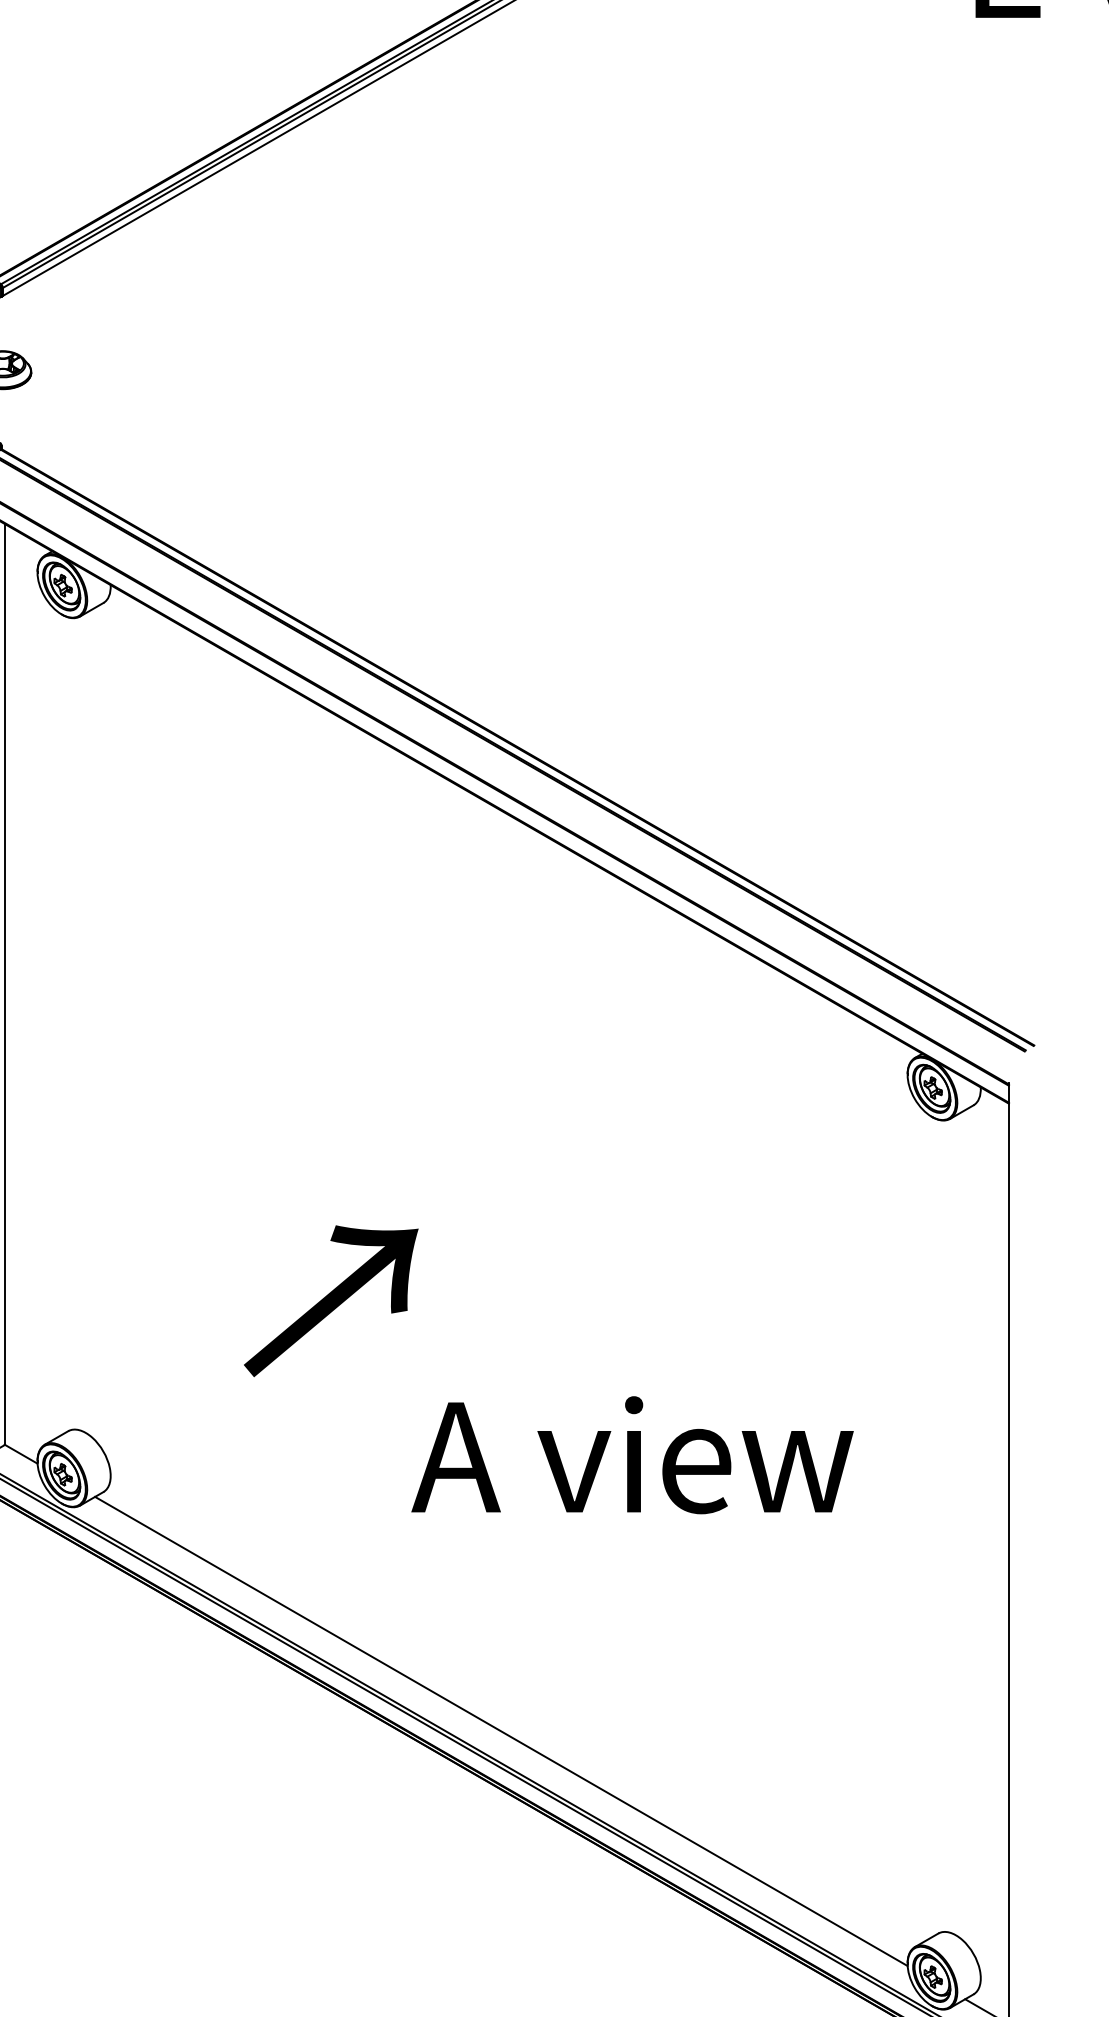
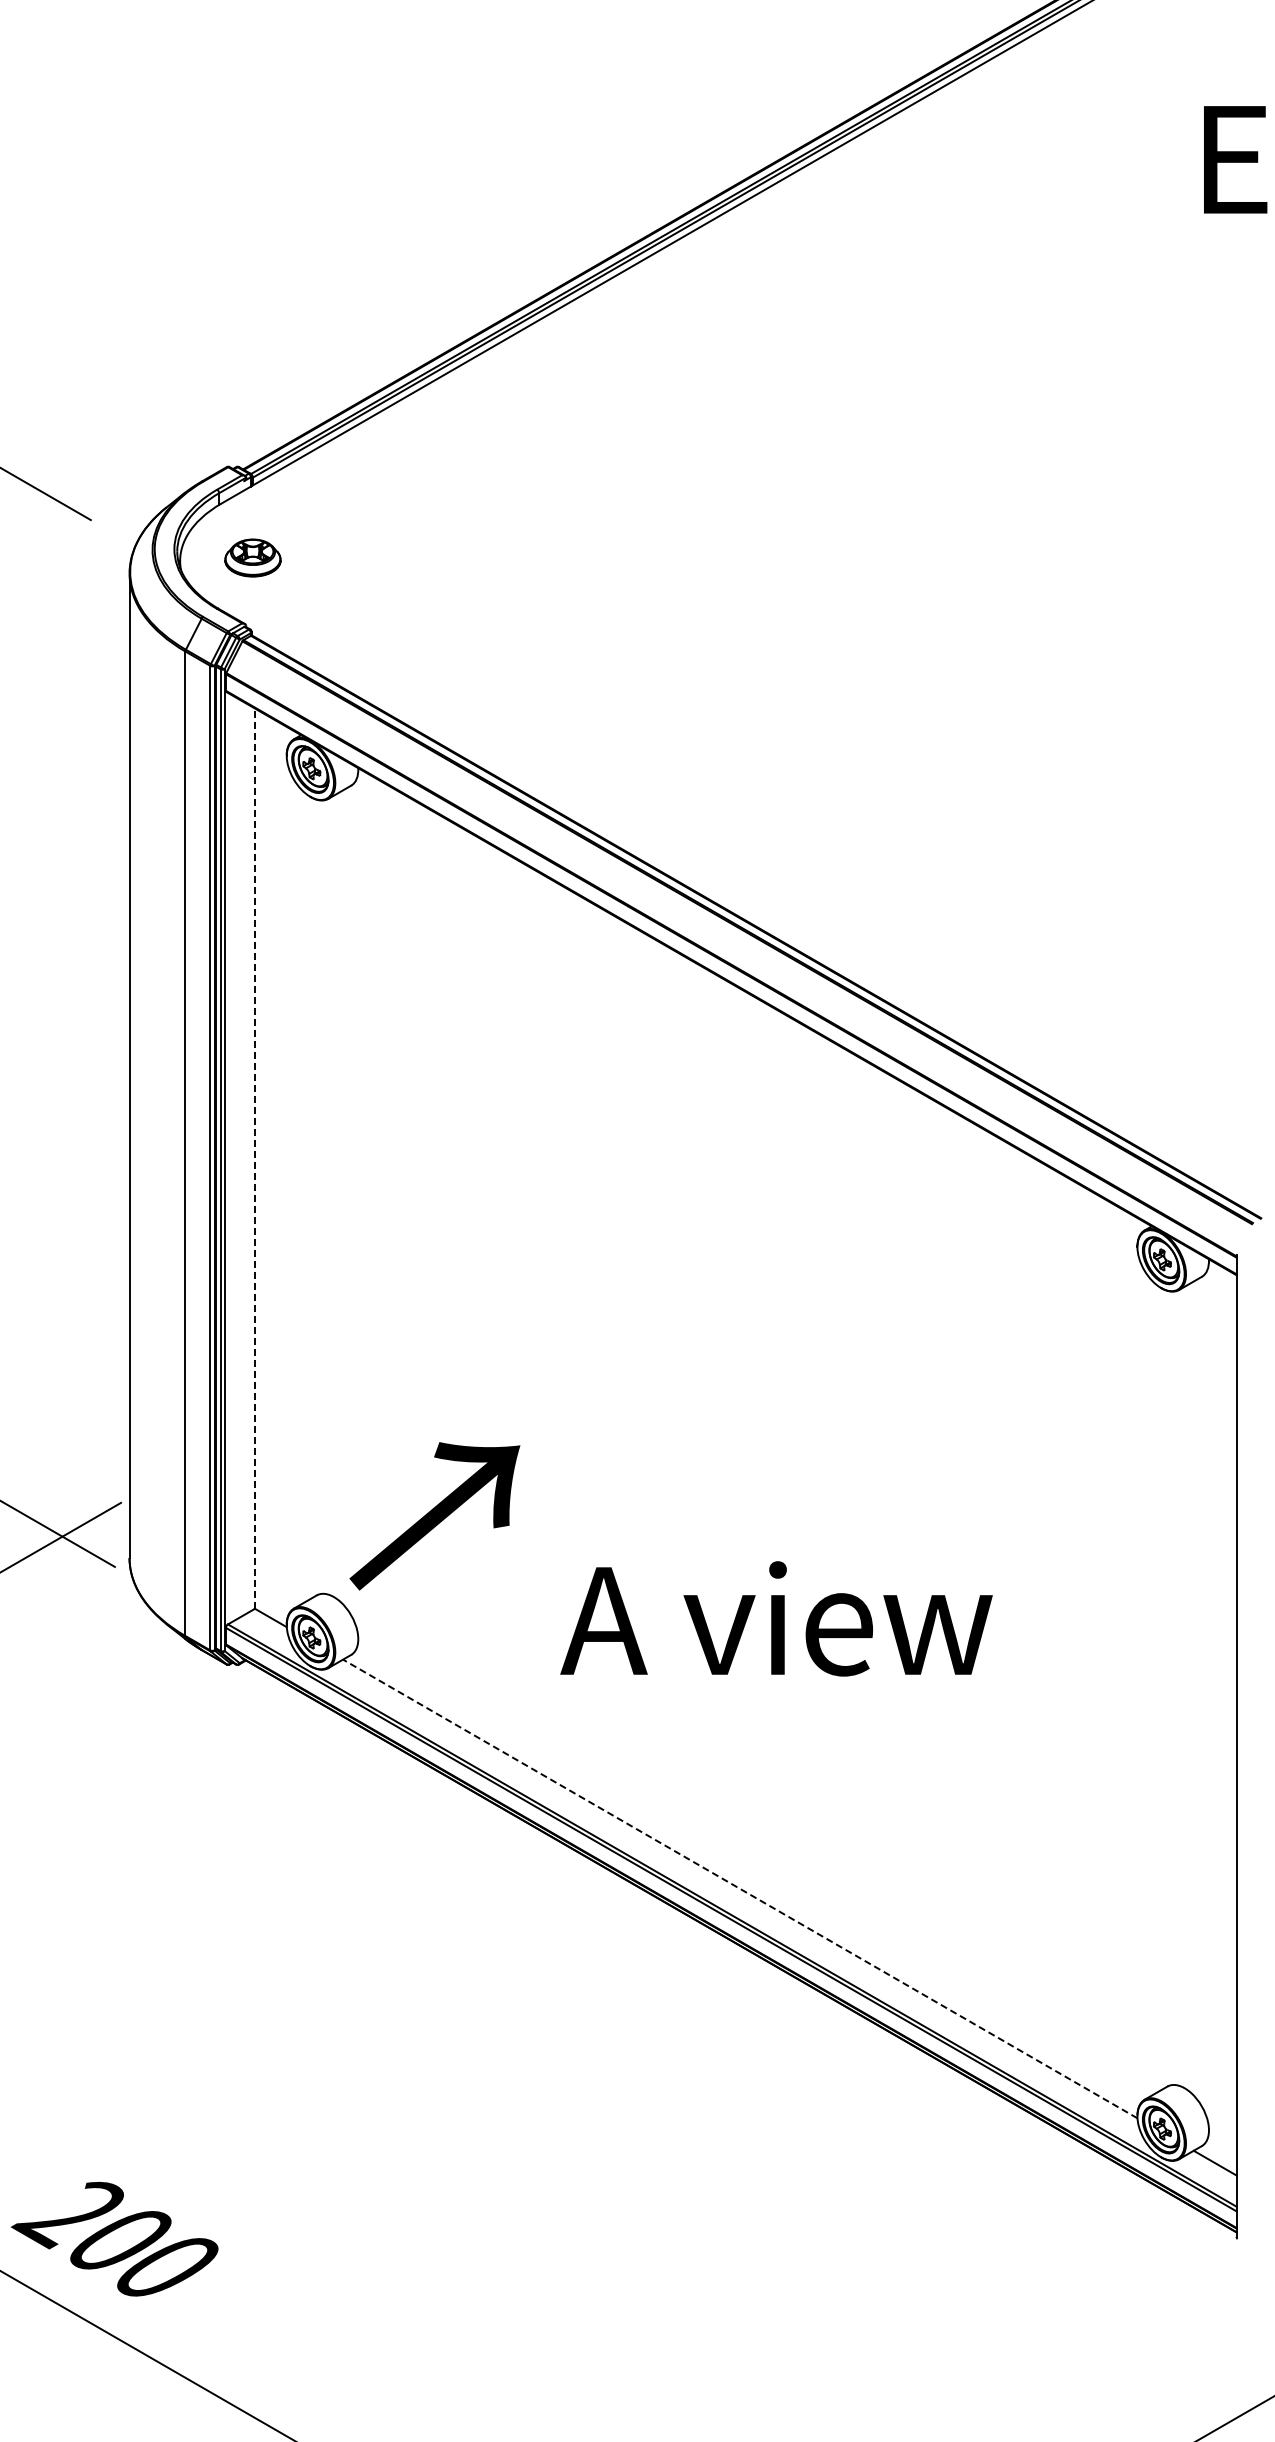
line: (4, 983) -> (254, 1157), solid -> dashed
text: (330, 1301) -> (434, 1516), moved
text: (632, 1454) -> (776, 1618), moved
line: (501, 1730) -> (740, 1888), solid -> dashed

